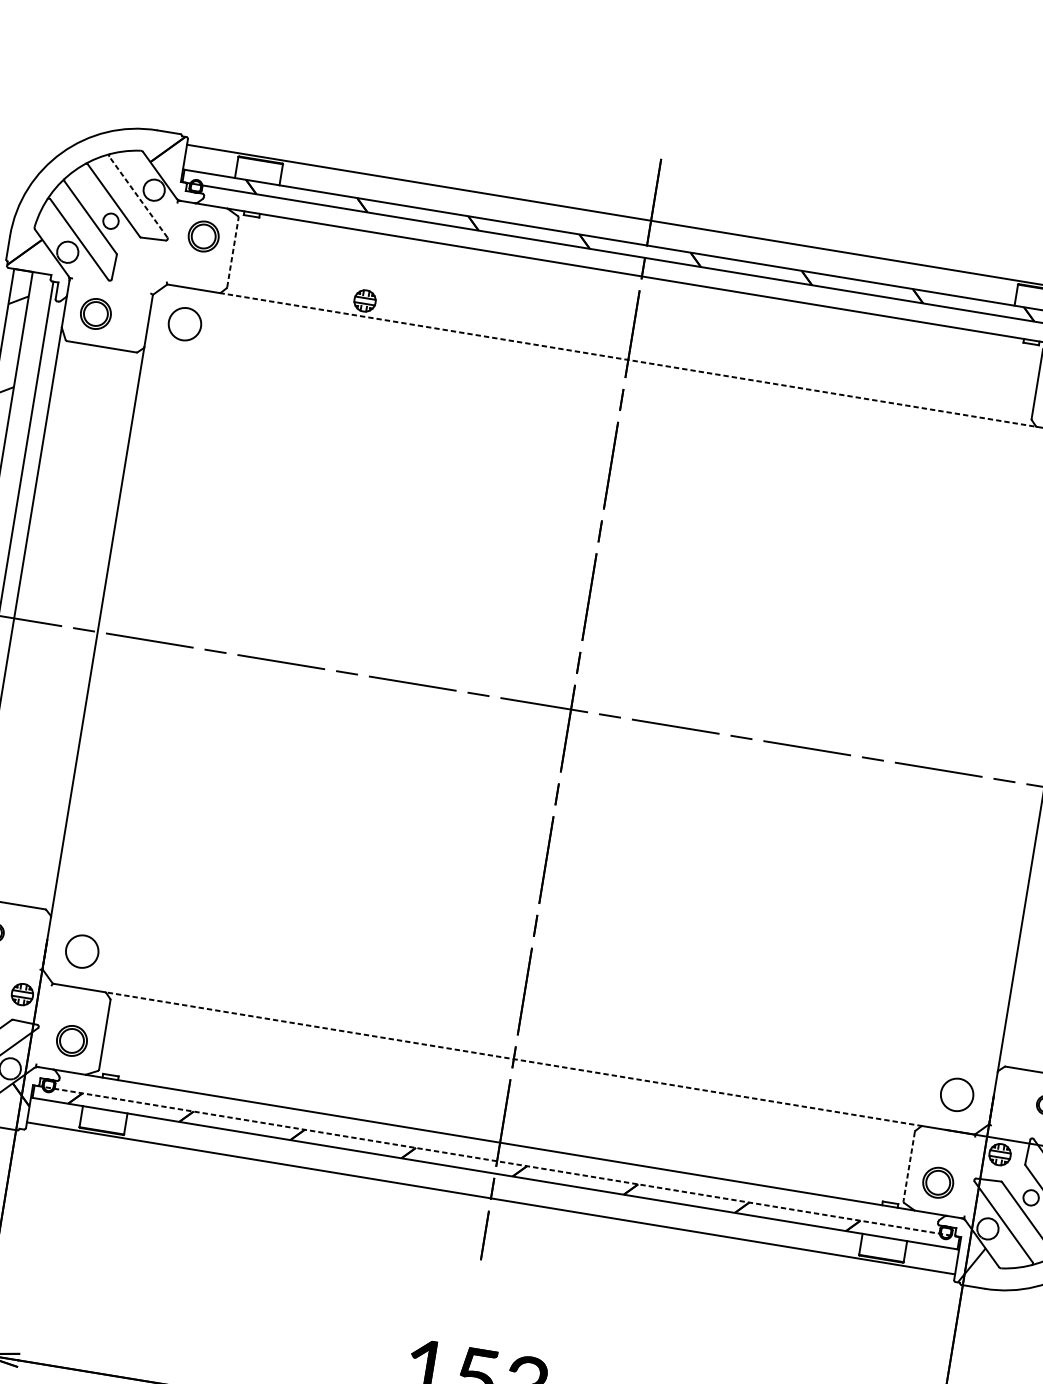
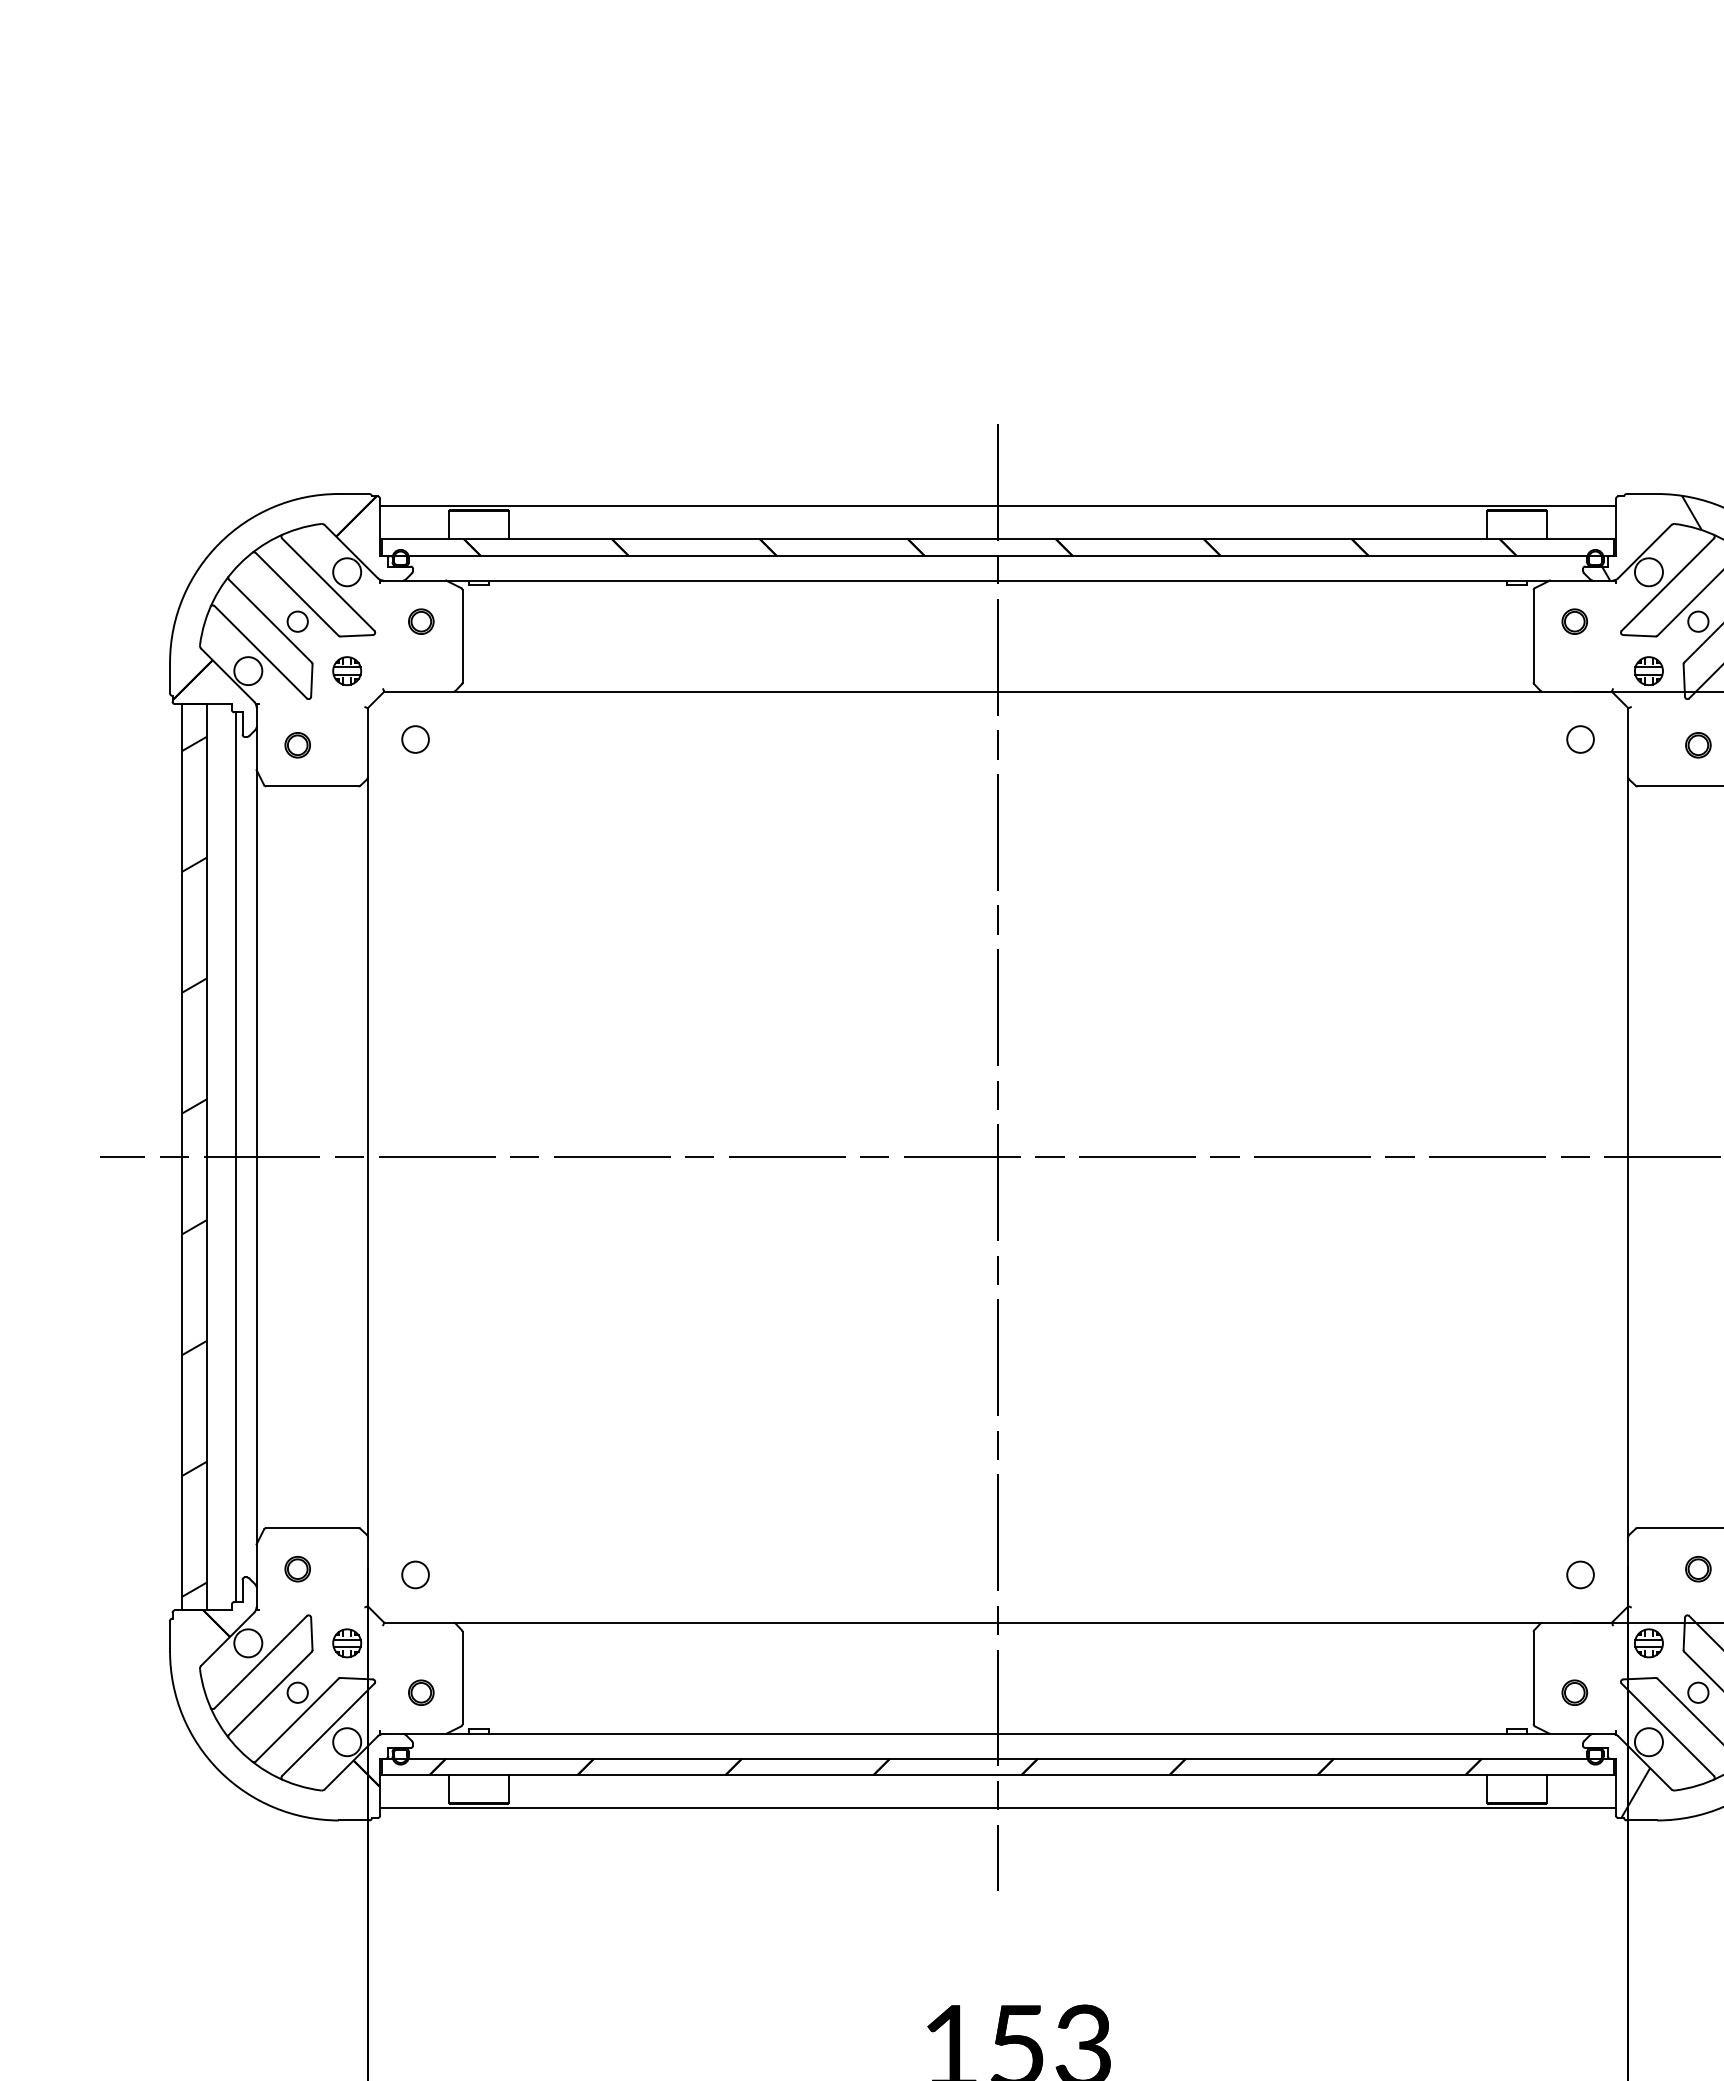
line: (137, 196) -> (327, 584), dashed -> solid
part: (203, 236) -> (421, 621), size x0.62
line: (233, 251) -> (462, 635), dashed -> solid
part: (365, 300) -> (347, 670), moved
part: (95, 314) -> (297, 745), size x0.62
circle: (184, 324) -> (415, 739), size x0.62
line: (628, 359) -> (998, 691), dashed -> solid
circle: (82, 951) -> (415, 1574), size x0.62
part: (72, 1040) -> (421, 1692), size x0.62
line: (513, 1058) -> (997, 1622), dashed -> solid
circle: (957, 1094) -> (1580, 1574), size x0.62
line: (497, 1161) -> (998, 1758), dashed -> solid
line: (909, 1166) -> (1533, 1678), dashed -> solid
part: (938, 1182) -> (1574, 1692), size x0.62

